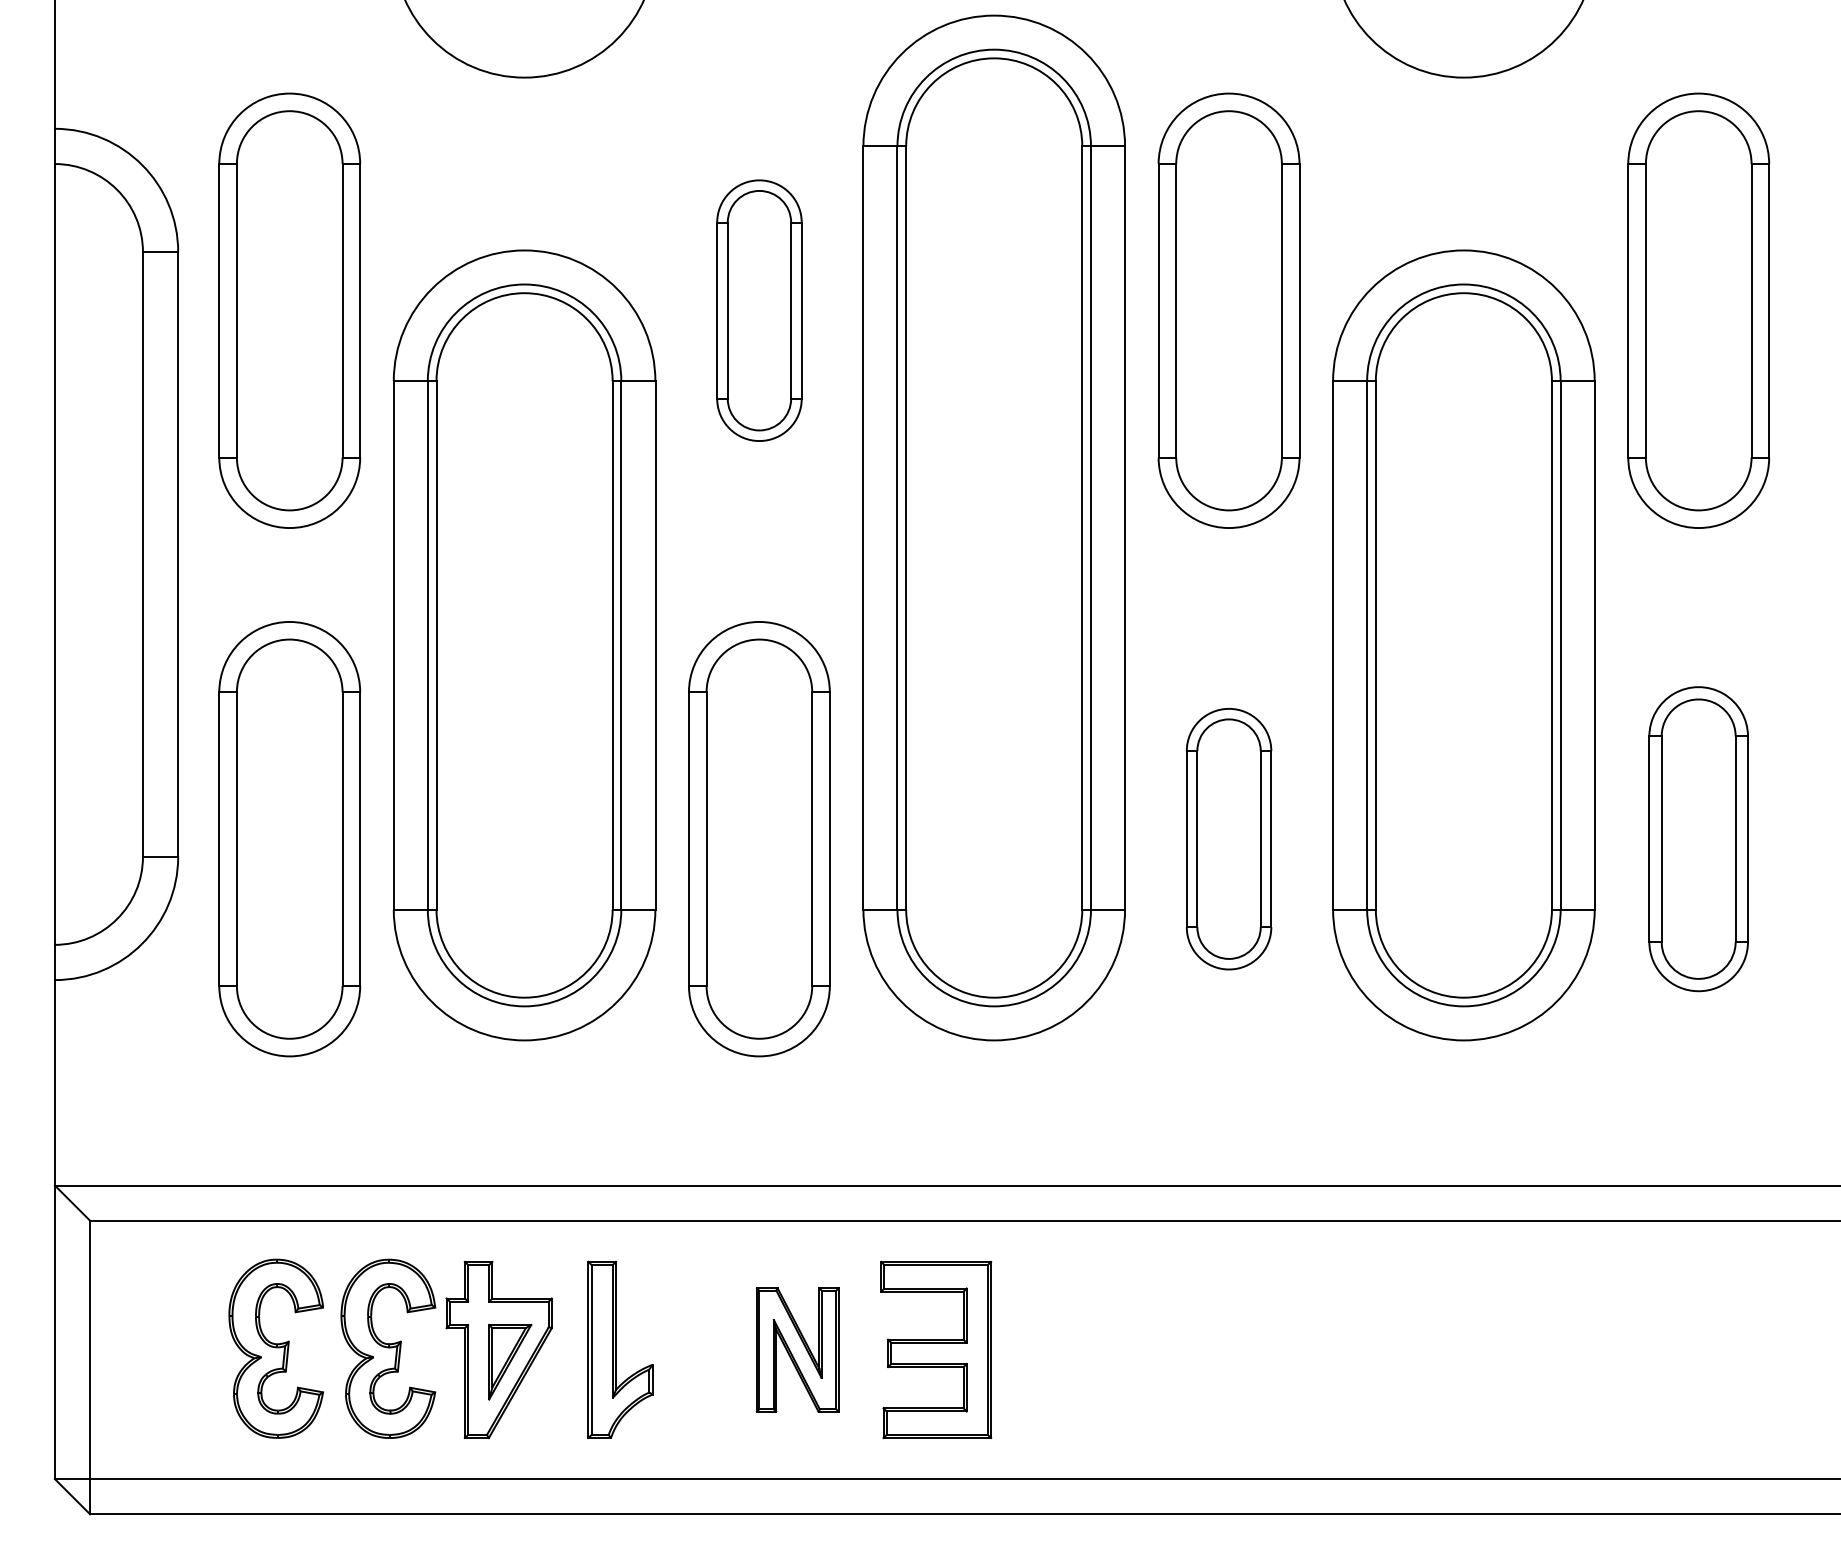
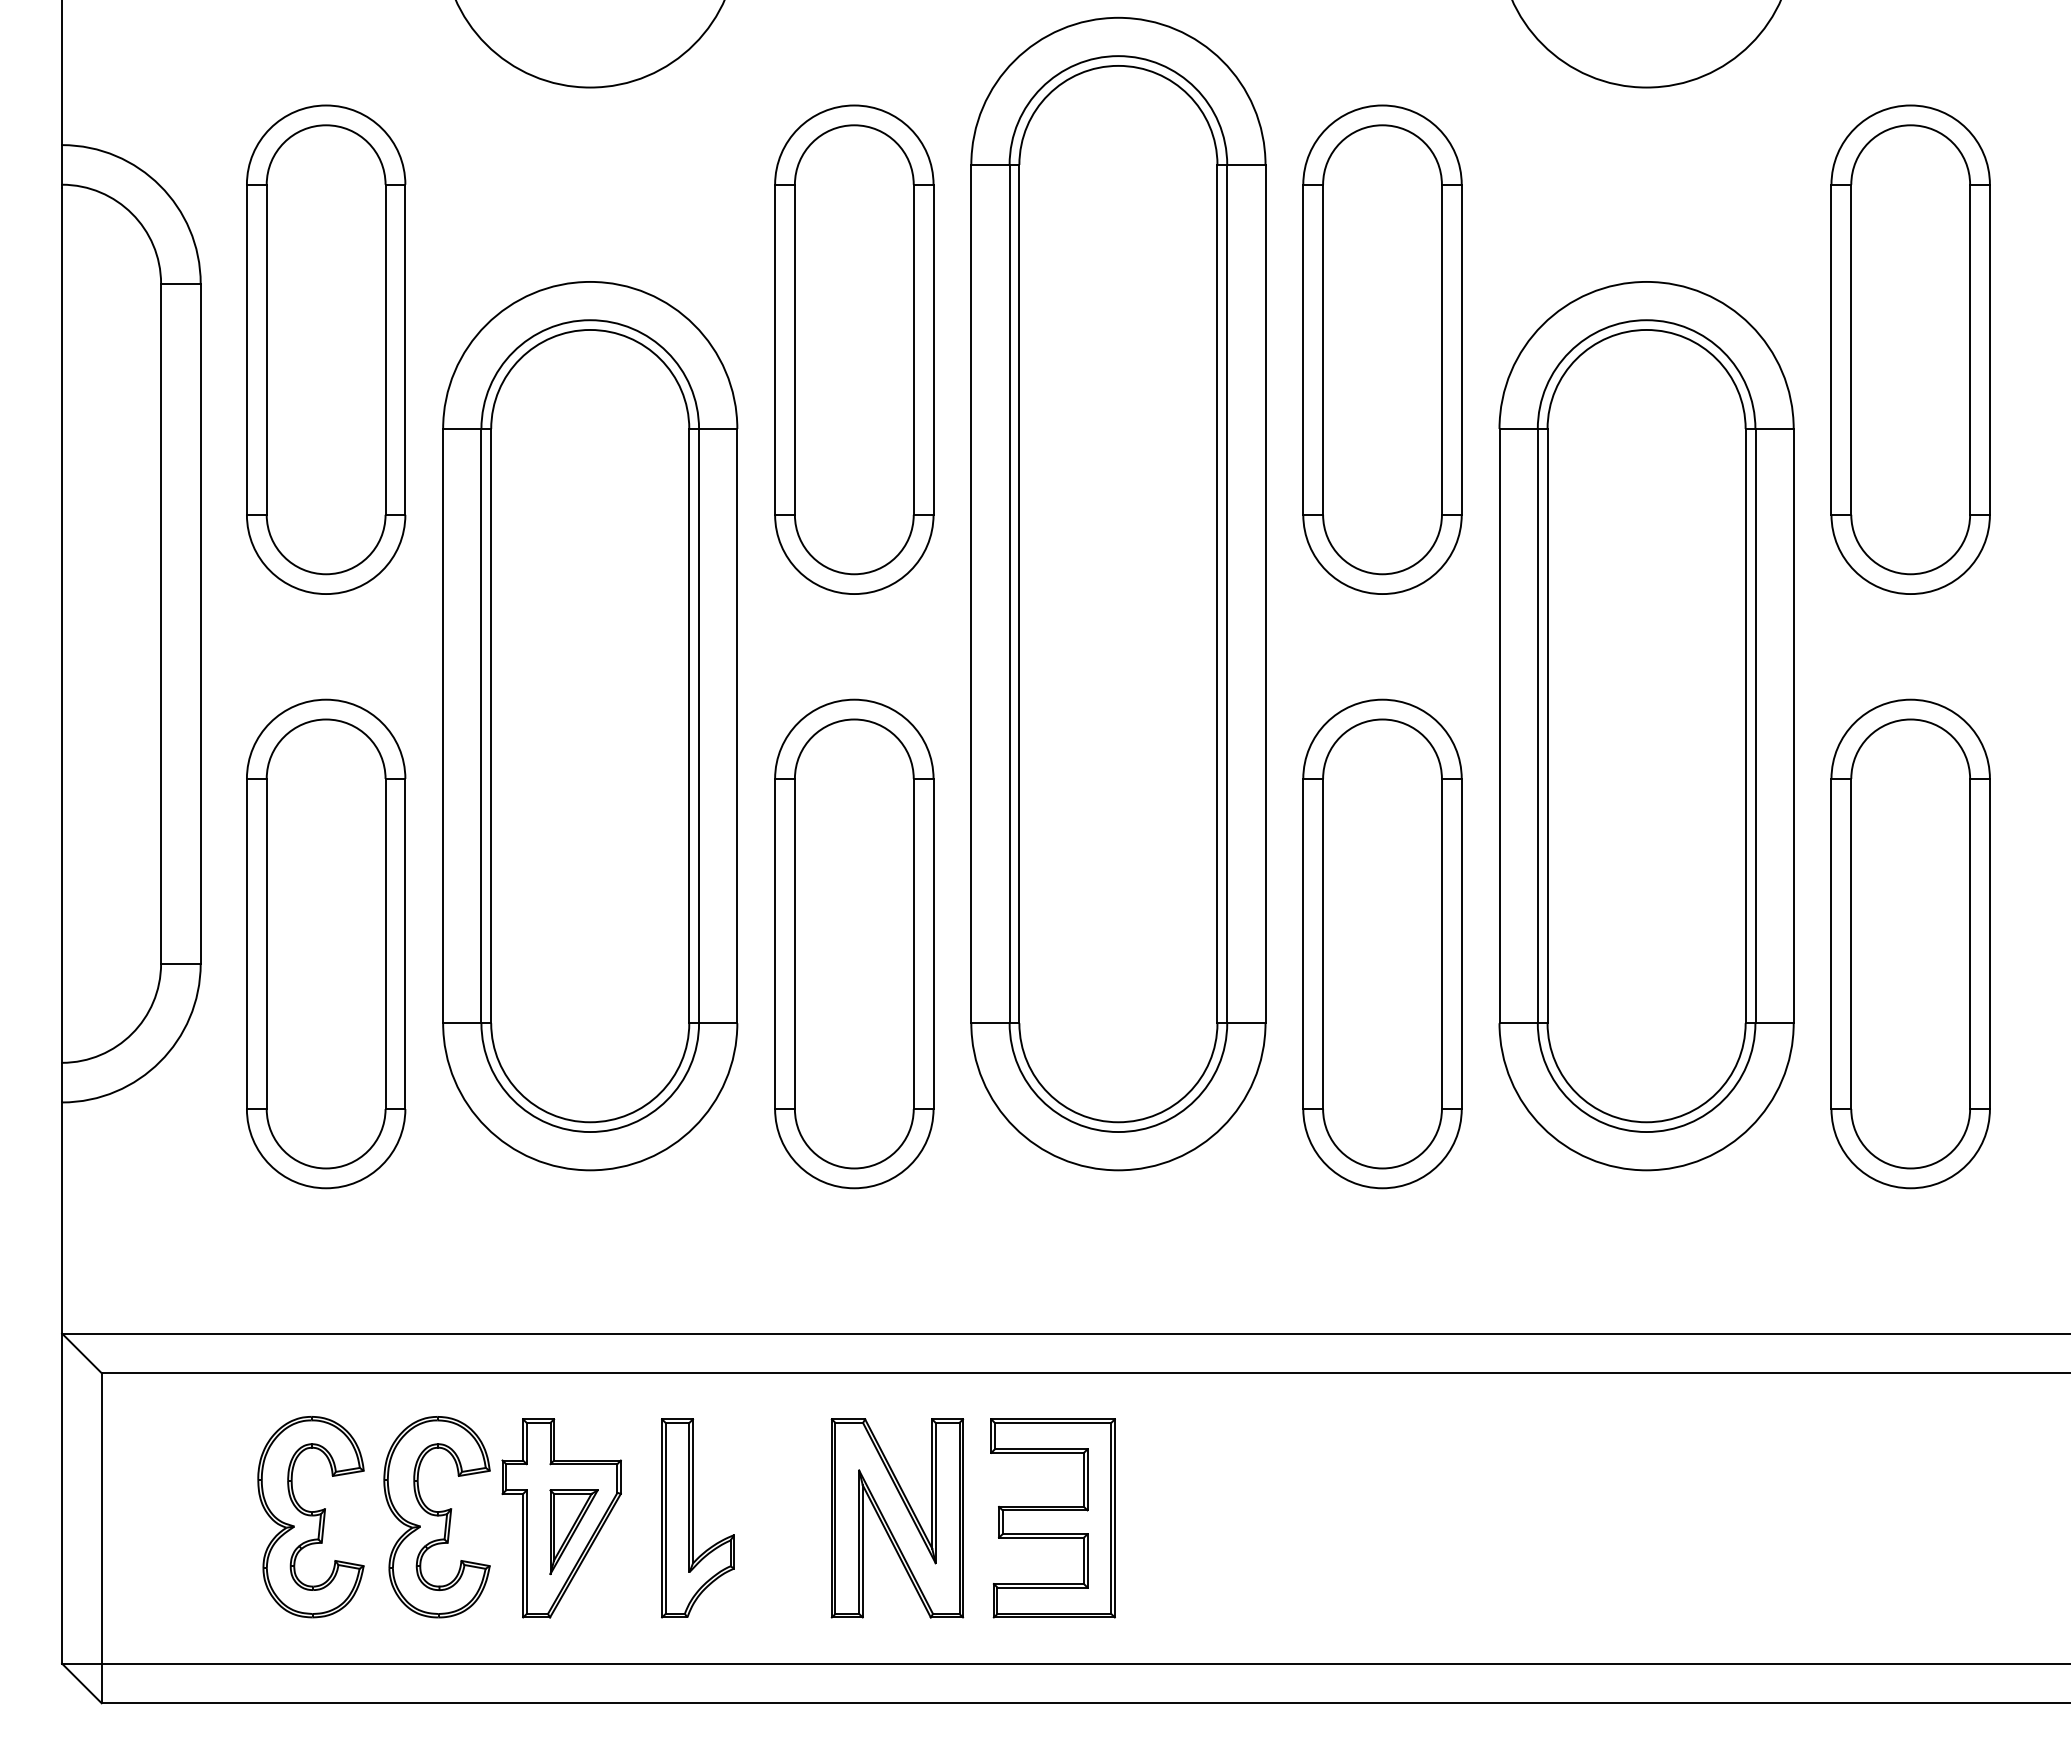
part: (759, 310) -> (854, 349), size x1.67
part: (1229, 838) -> (1382, 943), size x1.67
part: (1698, 838) -> (1910, 943), size x1.43
part: (797, 1350) -> (897, 1518), size x1.43

